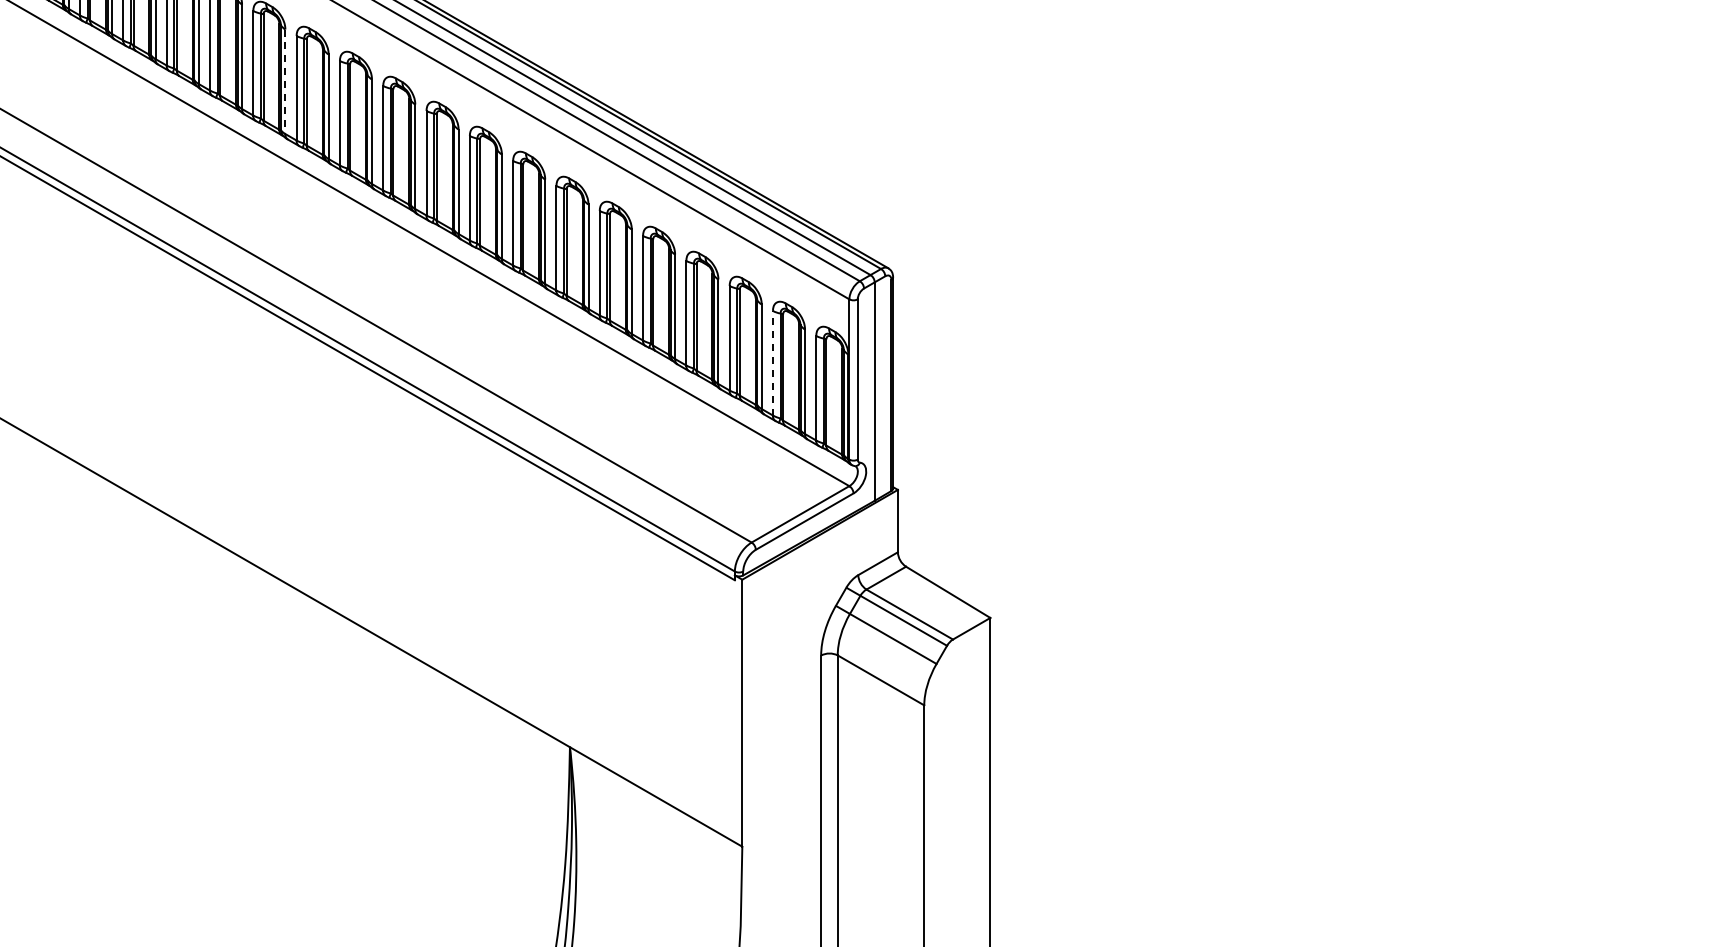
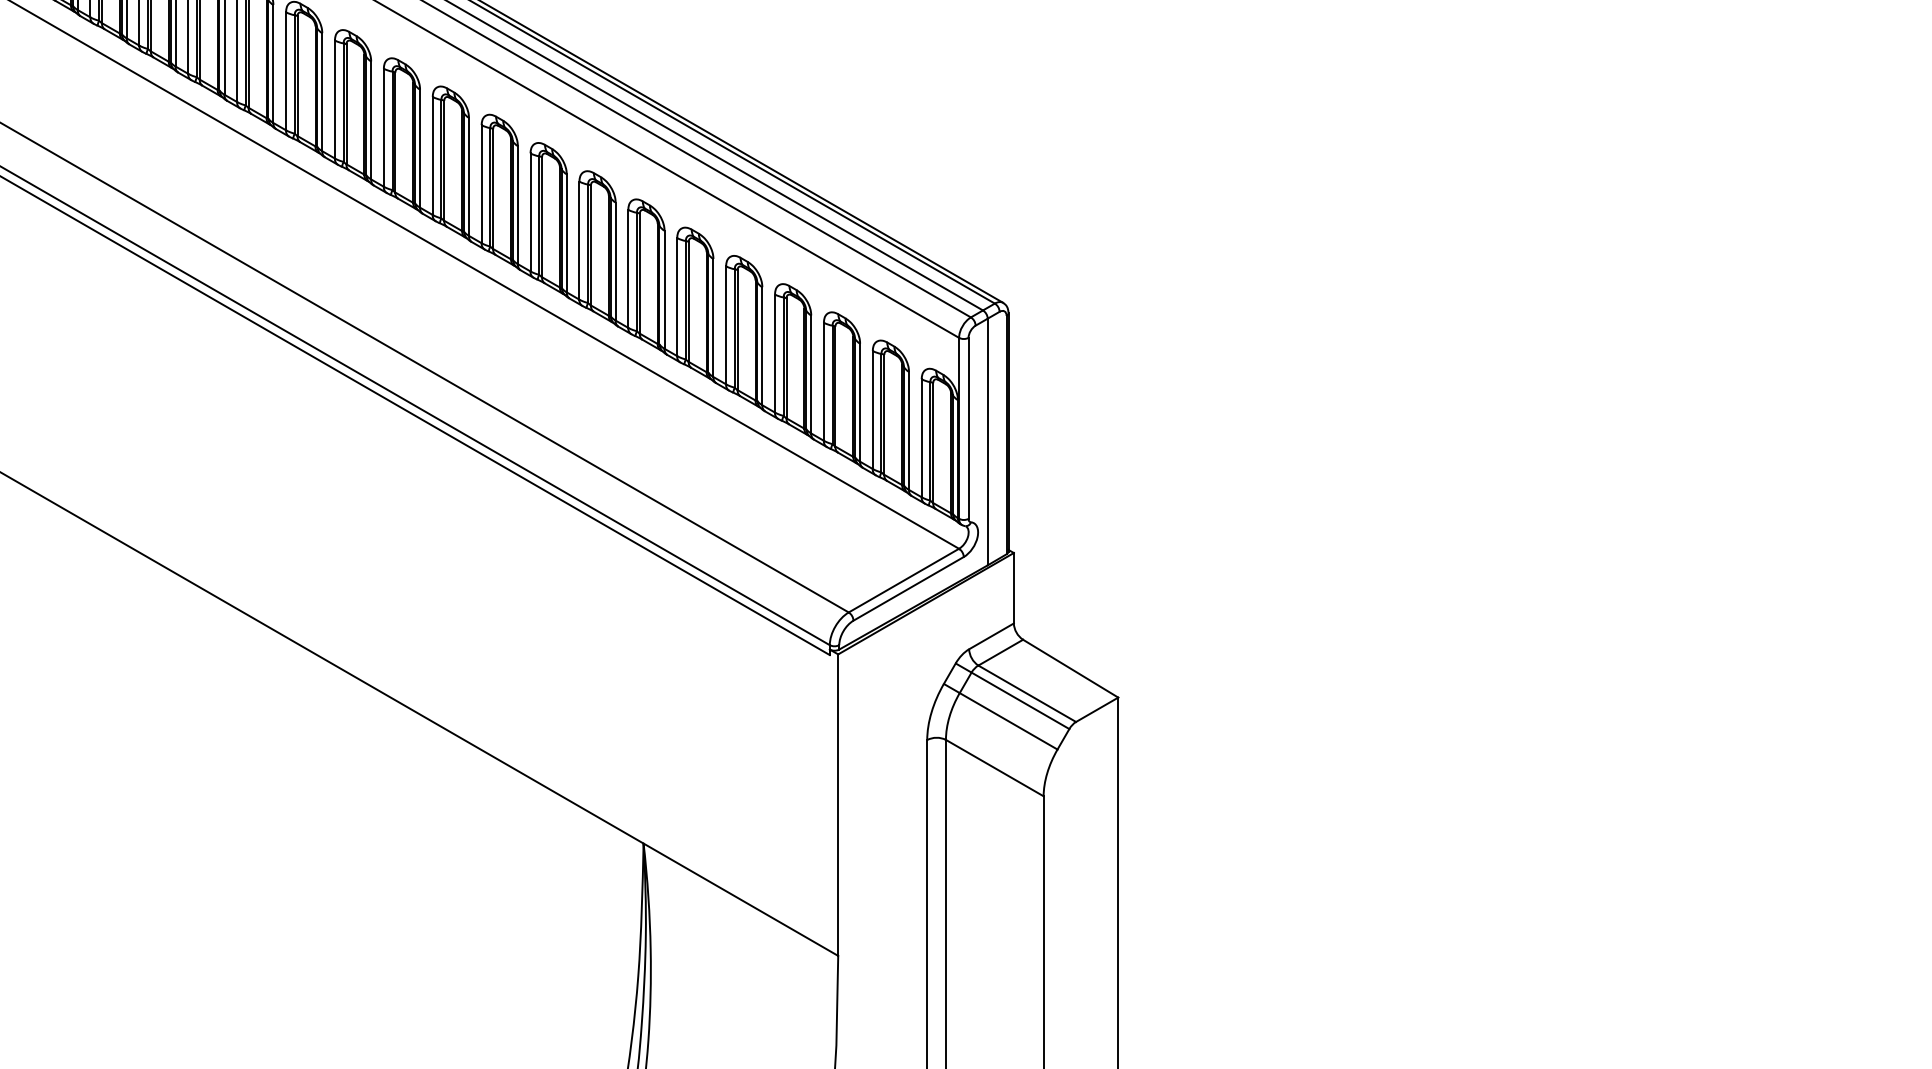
line: (285, 82) -> (322, 93), dashed -> solid
line: (772, 362) -> (872, 409), dashed -> solid

